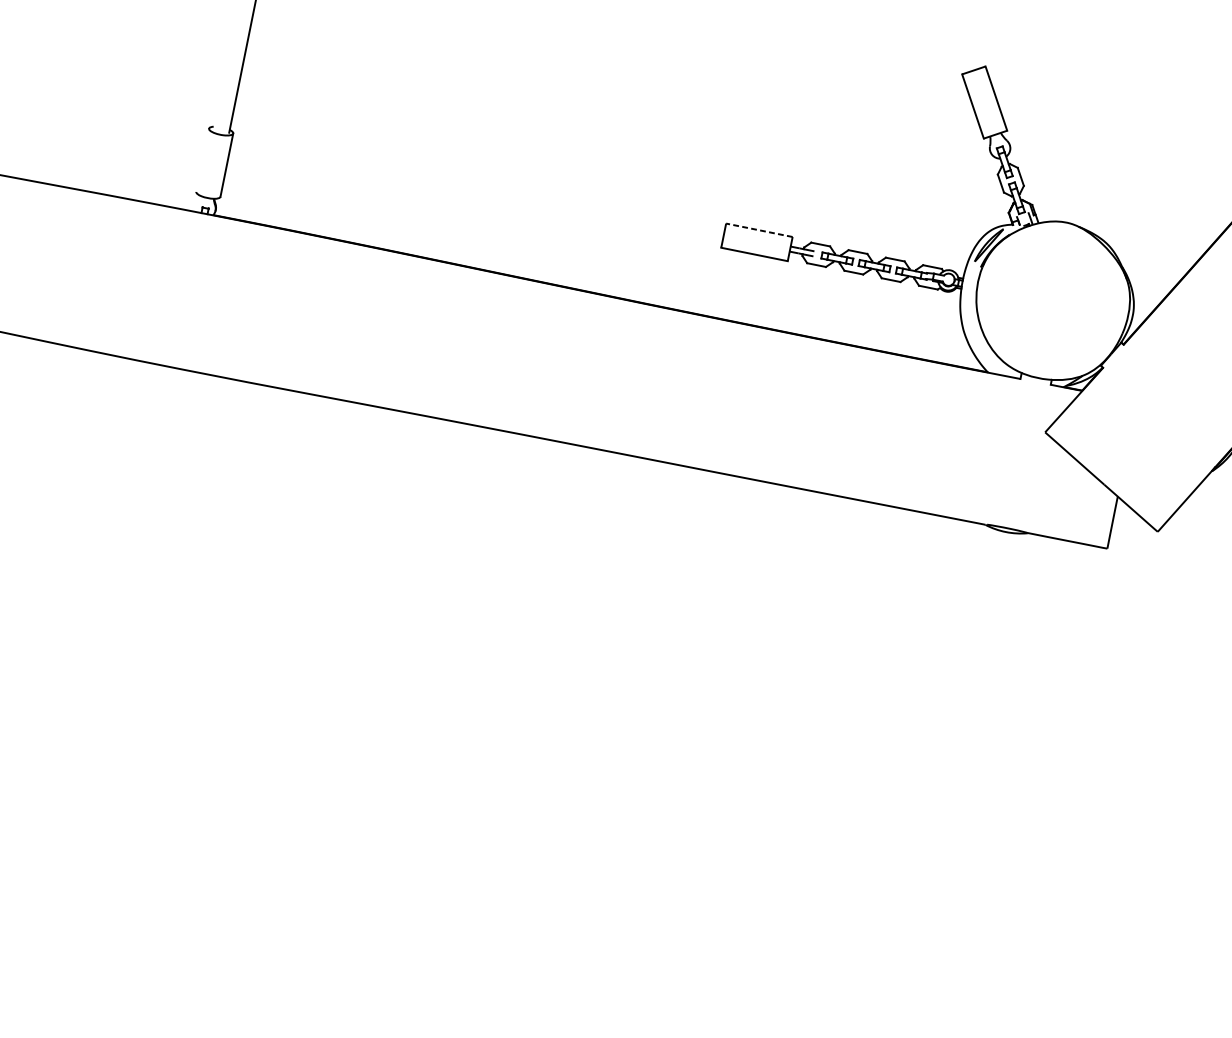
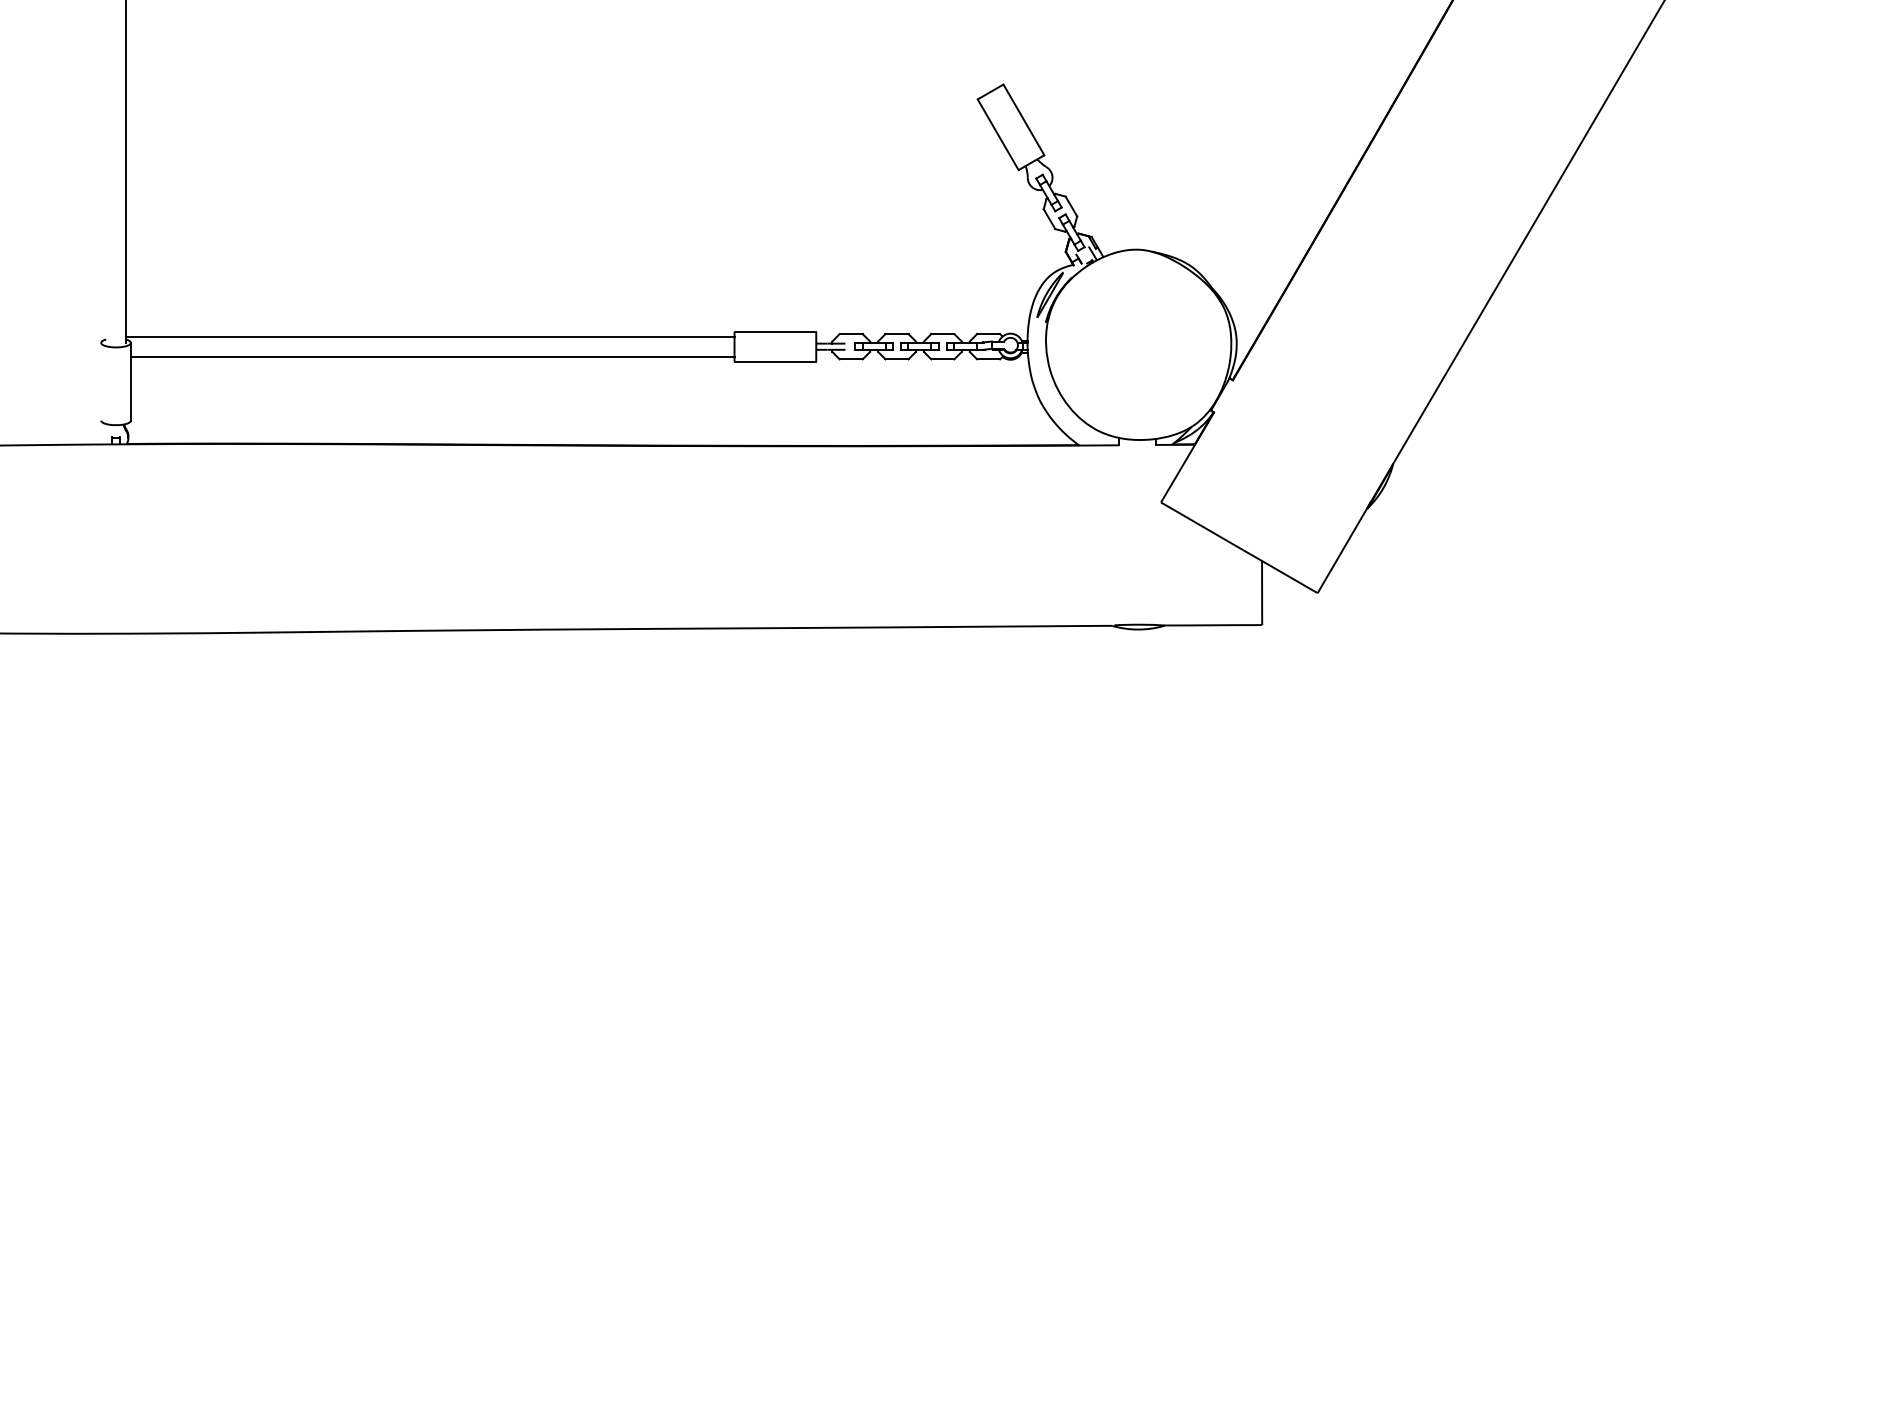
line: (477, 177) -> (429, 336), added
line: (476, 194) -> (432, 356), added
line: (759, 230) -> (775, 331), dashed -> solid

